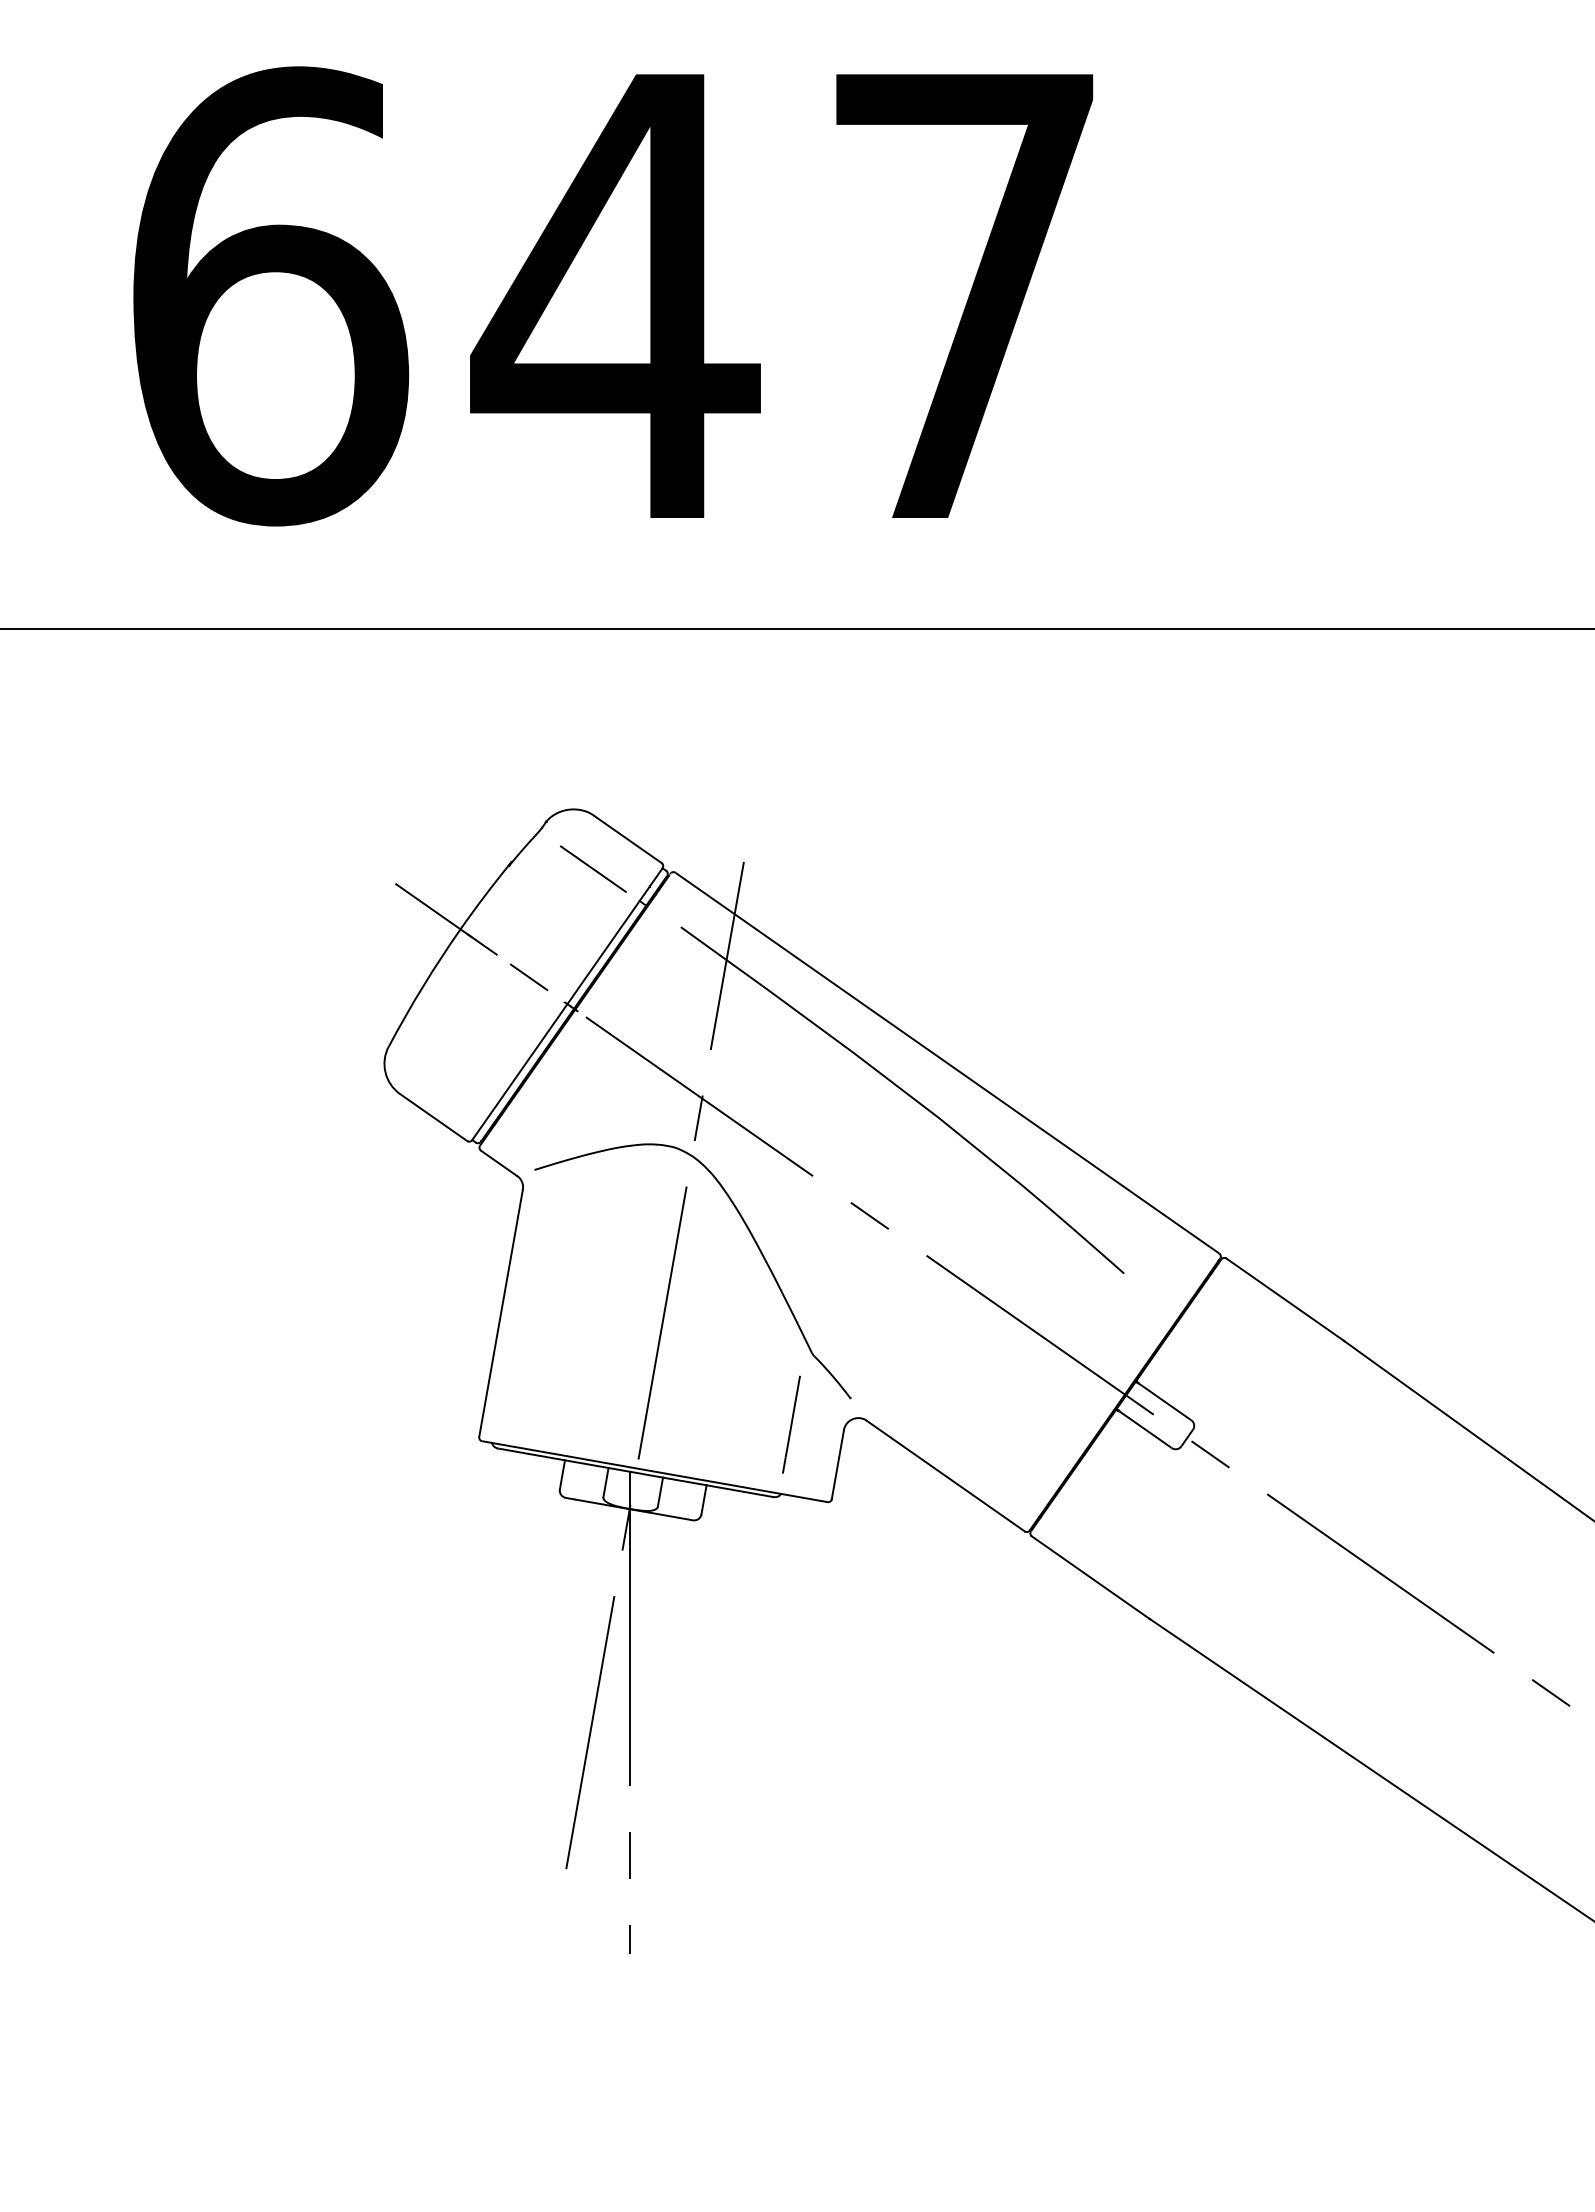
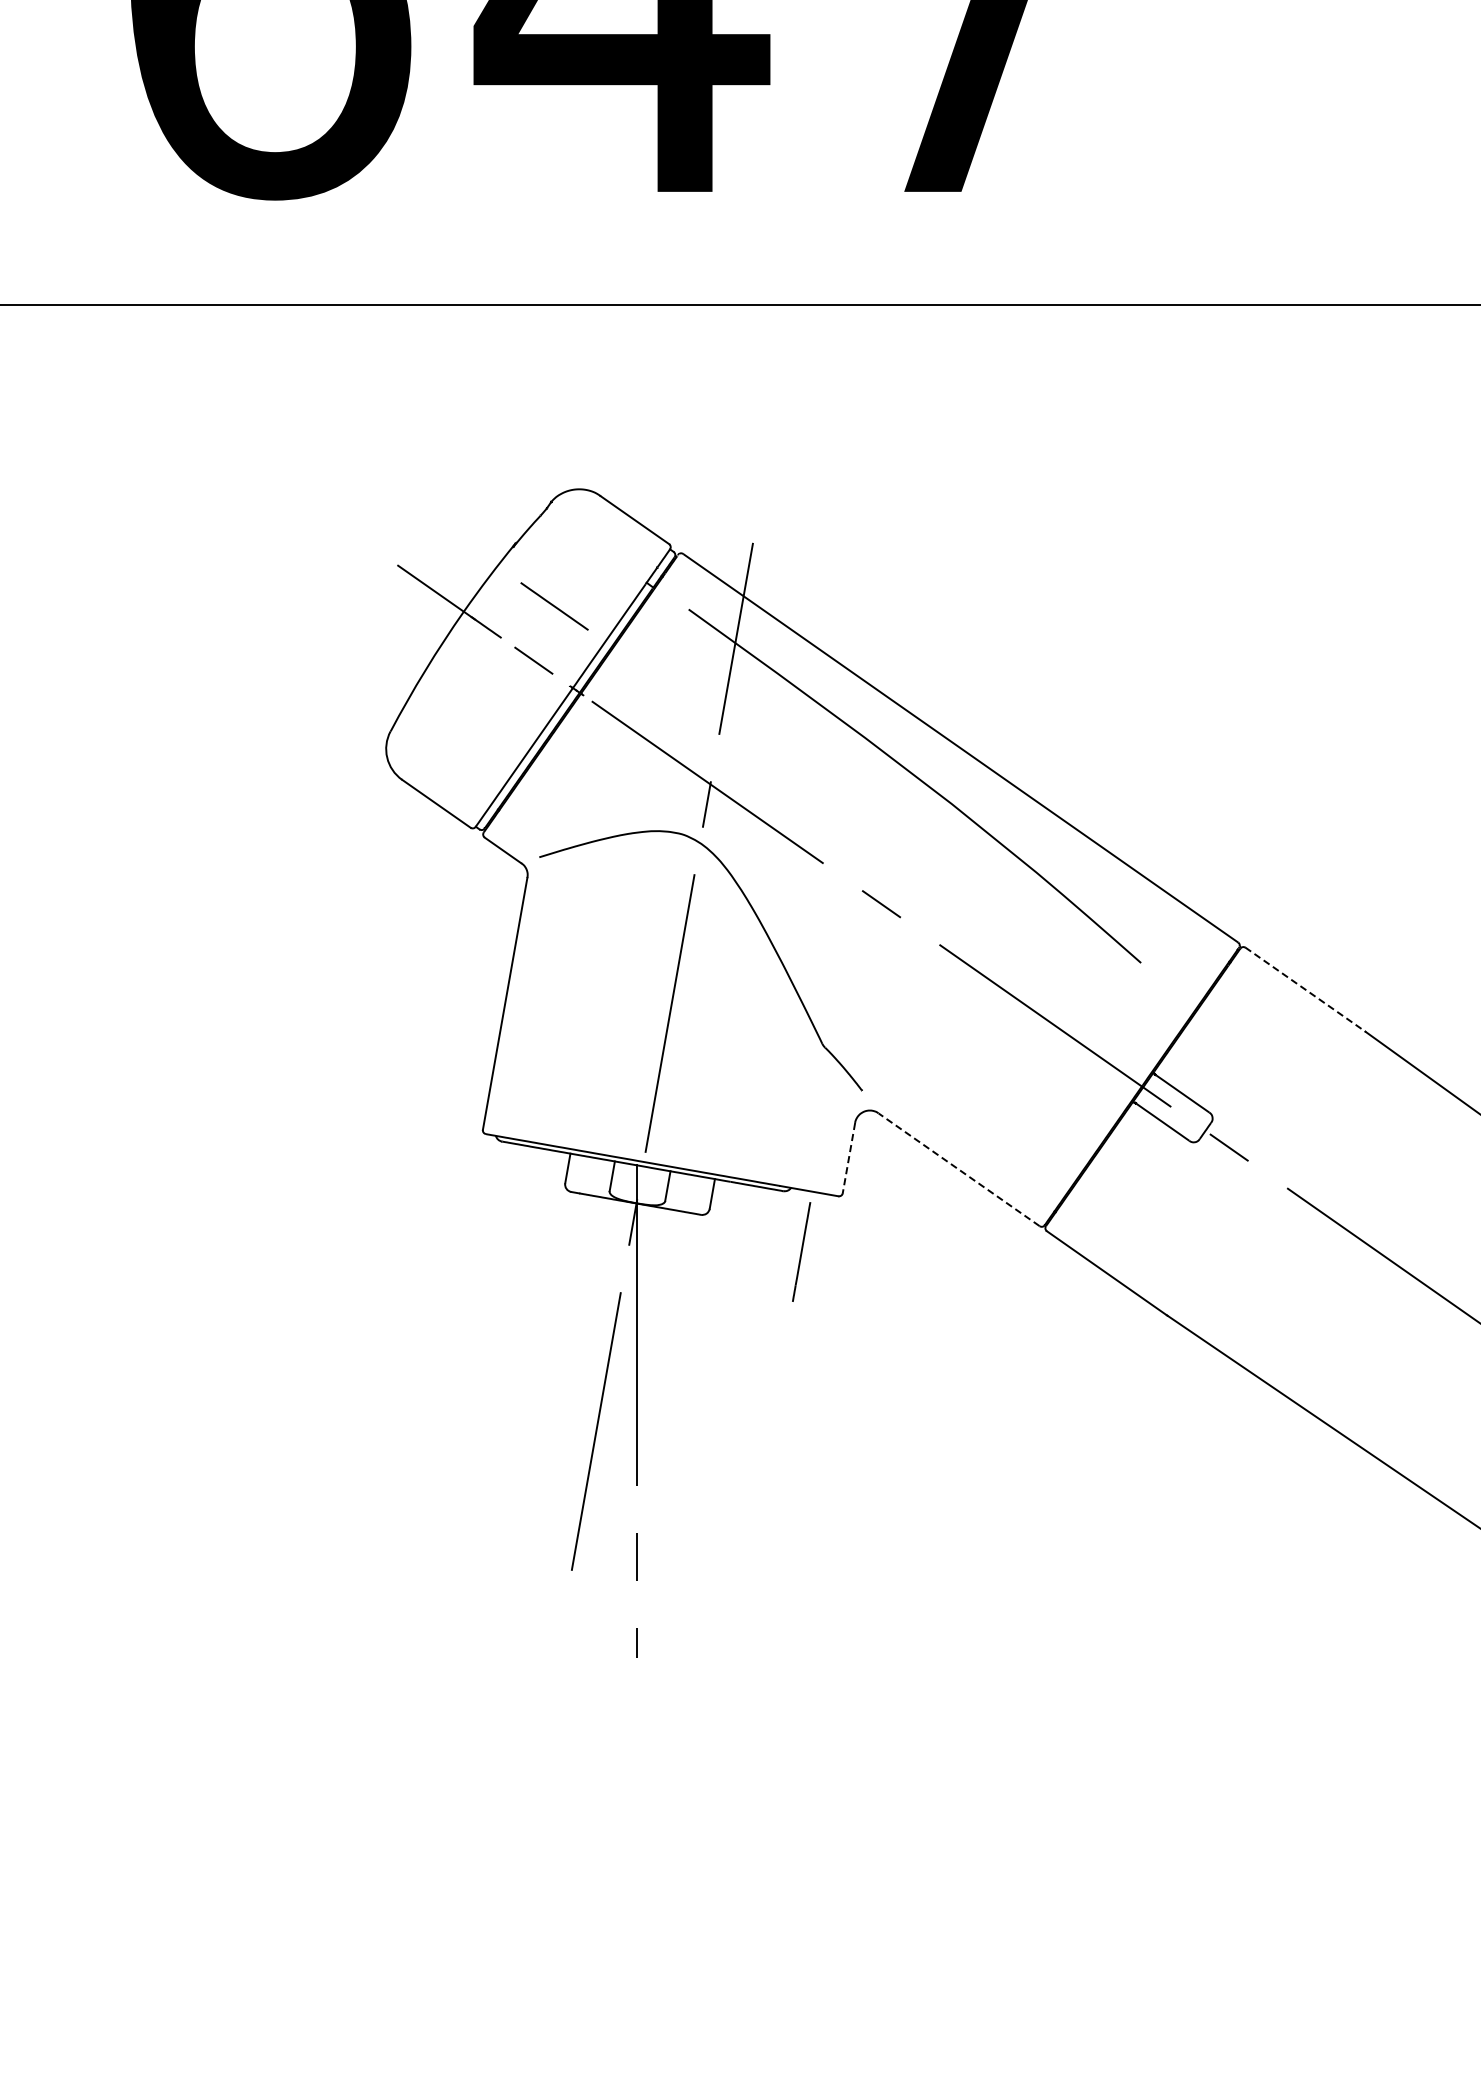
line: (593, 868) -> (554, 605), moved
line: (1285, 1300) -> (1305, 990), solid -> dashed
line: (791, 1424) -> (801, 1251), moved
line: (837, 1465) -> (848, 1158), solid -> dashed
line: (945, 1475) -> (958, 1169), solid -> dashed

